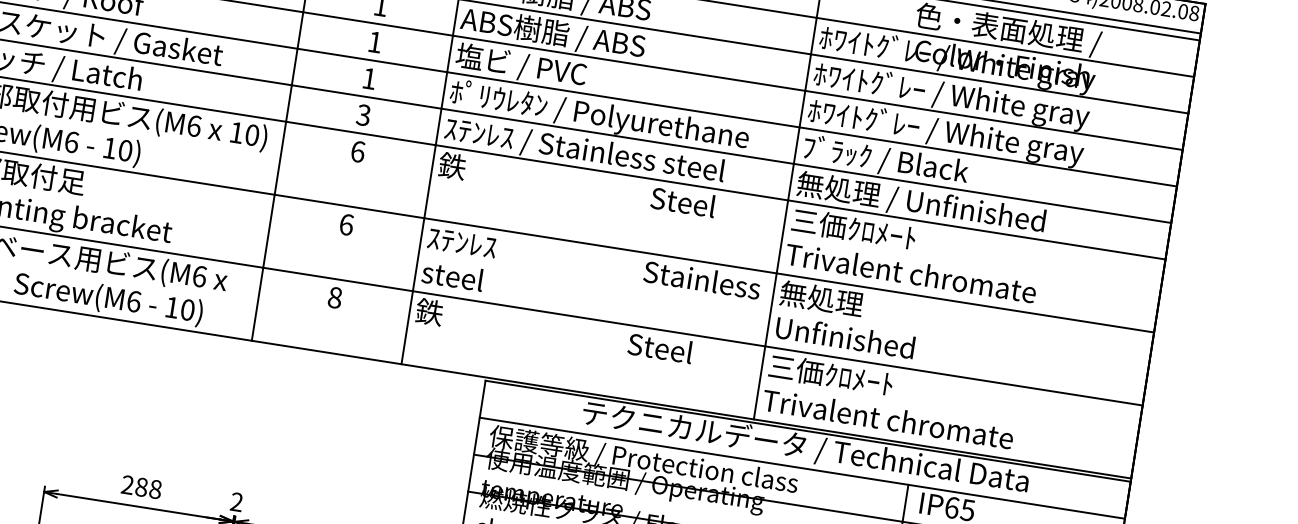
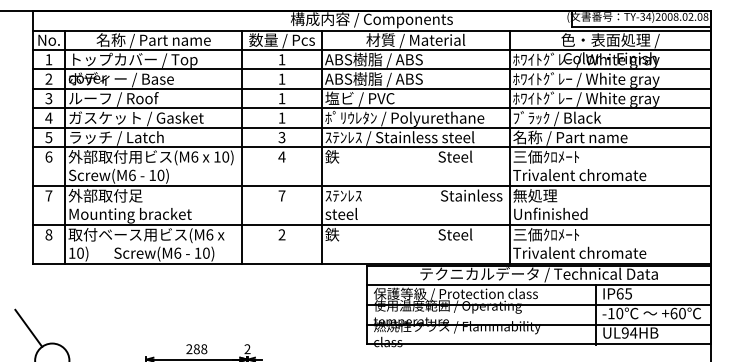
text: (357, 150) -> (281, 156), 6 -> 4
text: (921, 202) -> (579, 137), 無処理 / Unfinished -> 名称 / Part name
text: (345, 223) -> (281, 195), 6 -> 7
text: (334, 296) -> (281, 234), 8 -> 2

